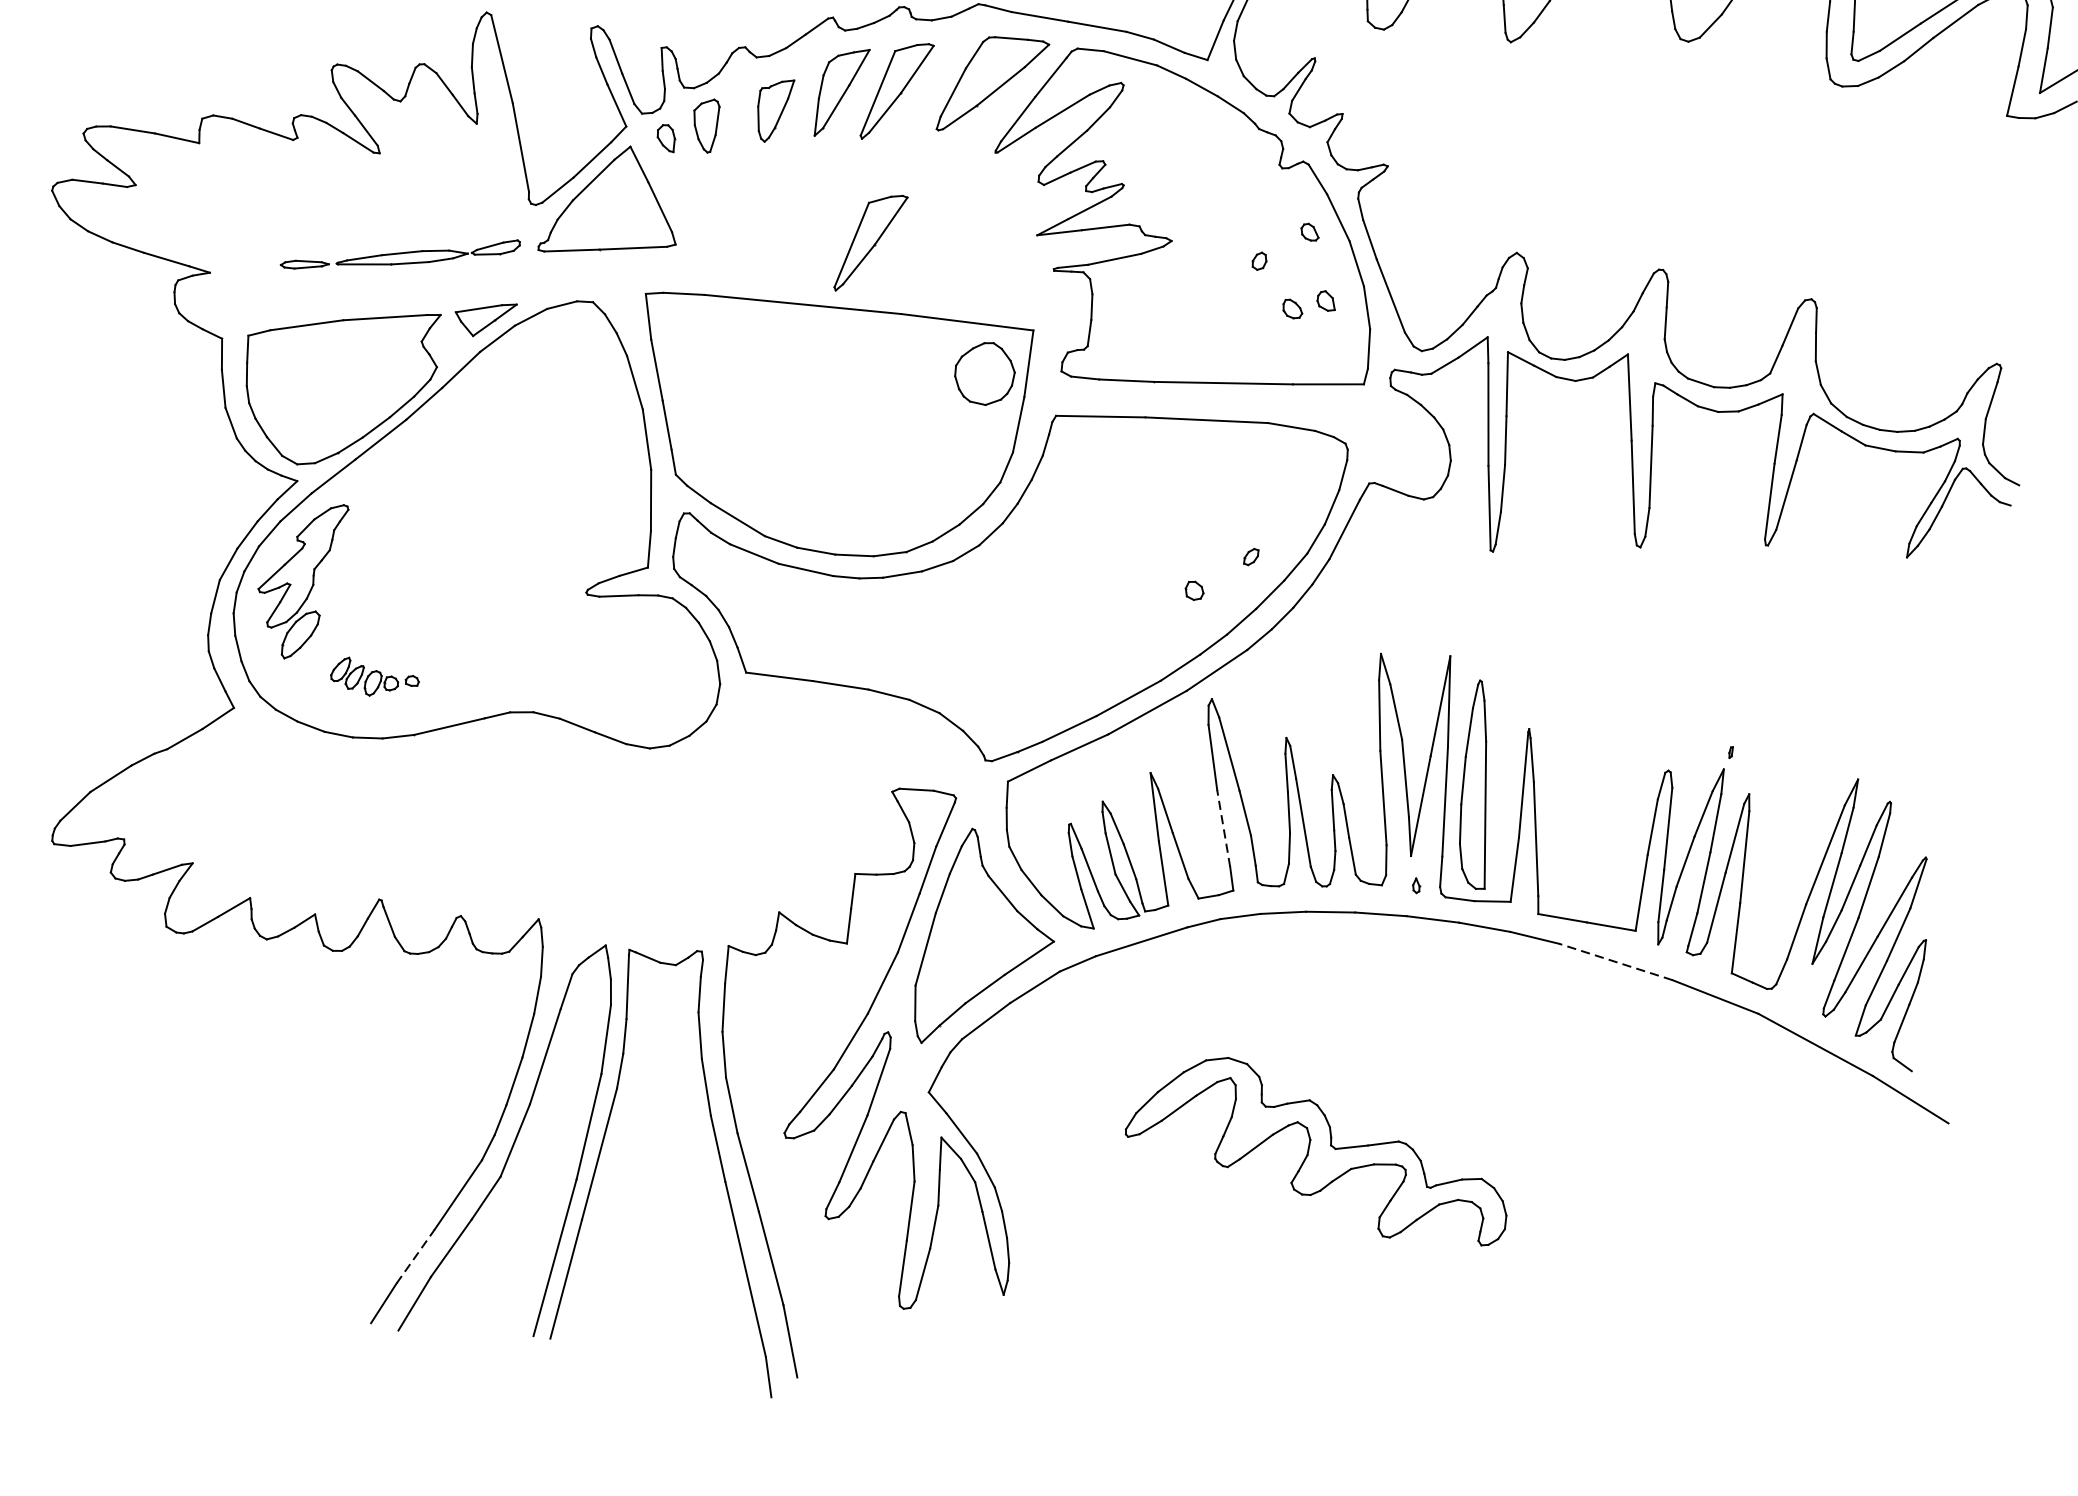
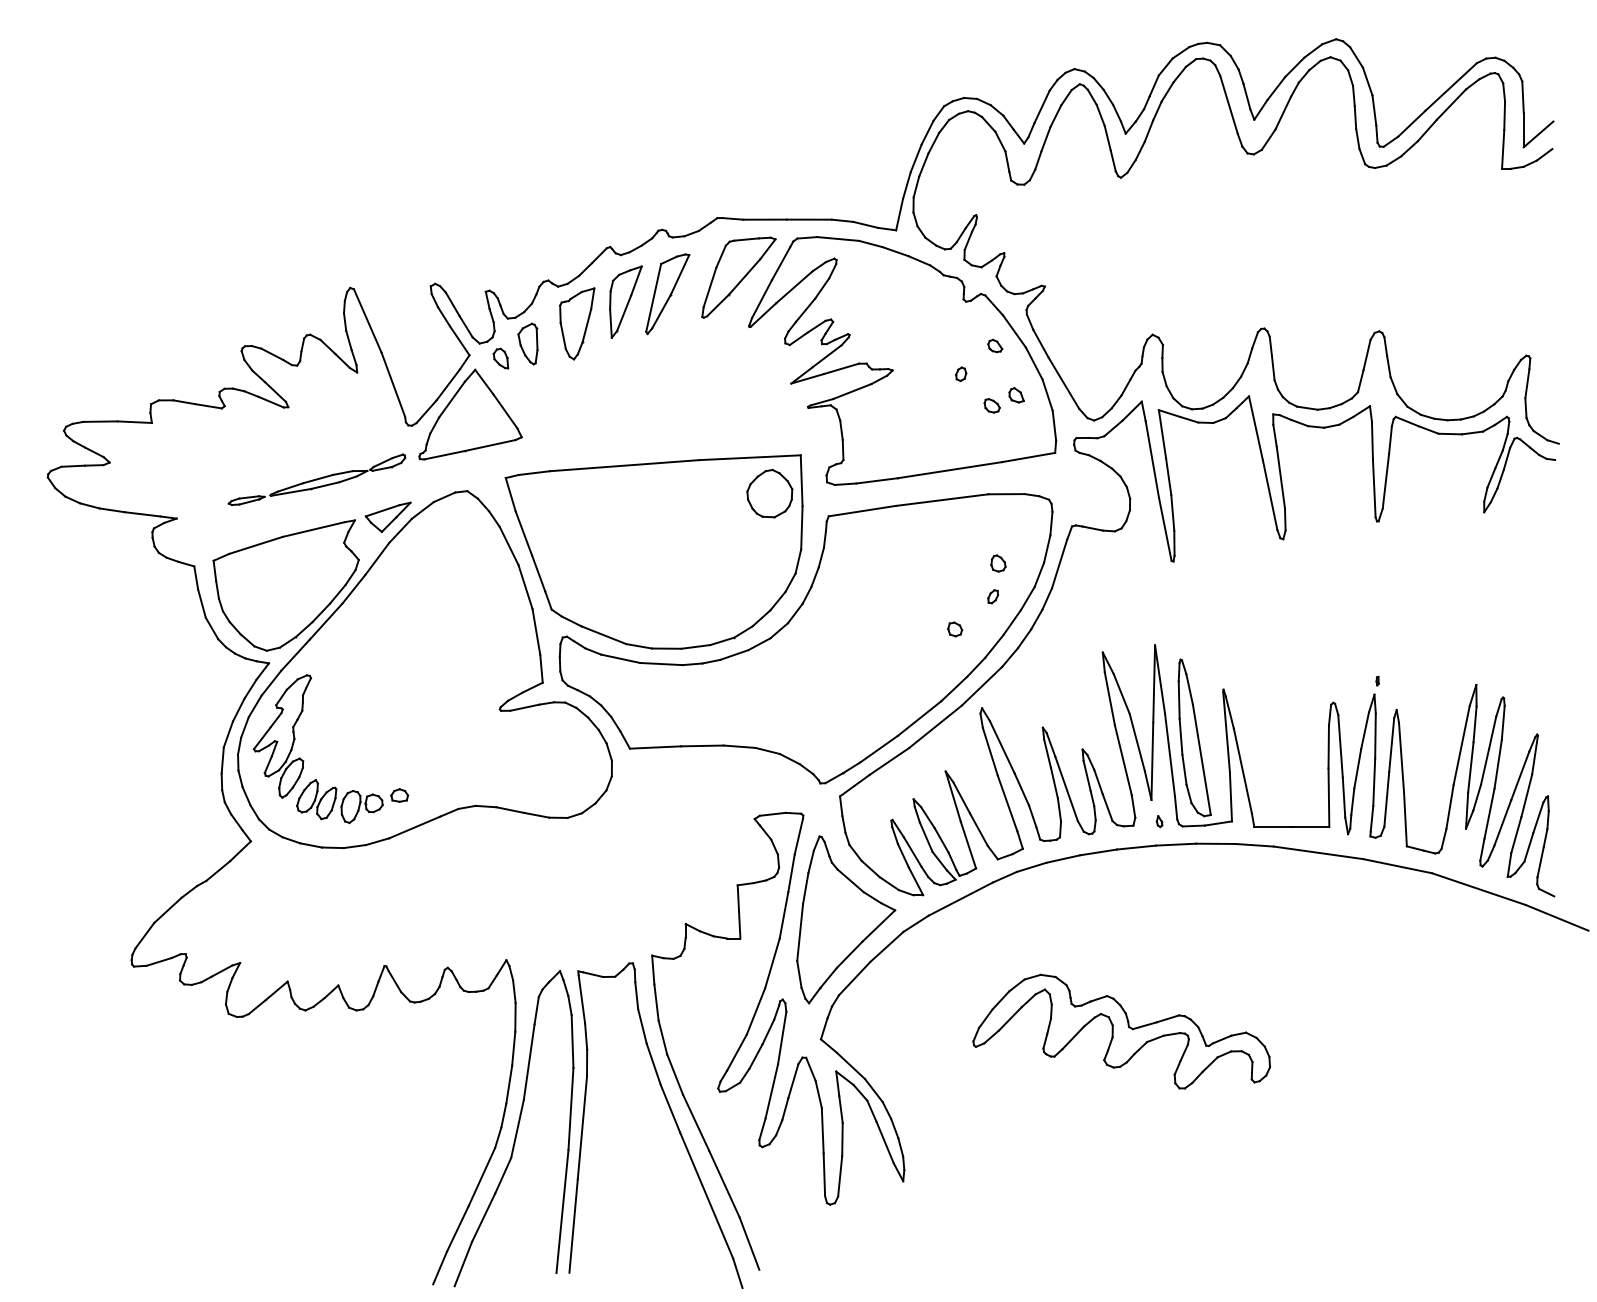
part: (773, 109) -> (577, 323), size x1.43
part: (870, 243) -> (667, 411), removed
part: (1265, 515) -> (998, 563), added
part: (374, 678) -> (352, 801), size x1.67
line: (1223, 828) -> (1007, 803), dashed -> solid
line: (1615, 961) -> (1318, 852), dashed -> solid
line: (416, 1256) -> (458, 1228), dashed -> solid

